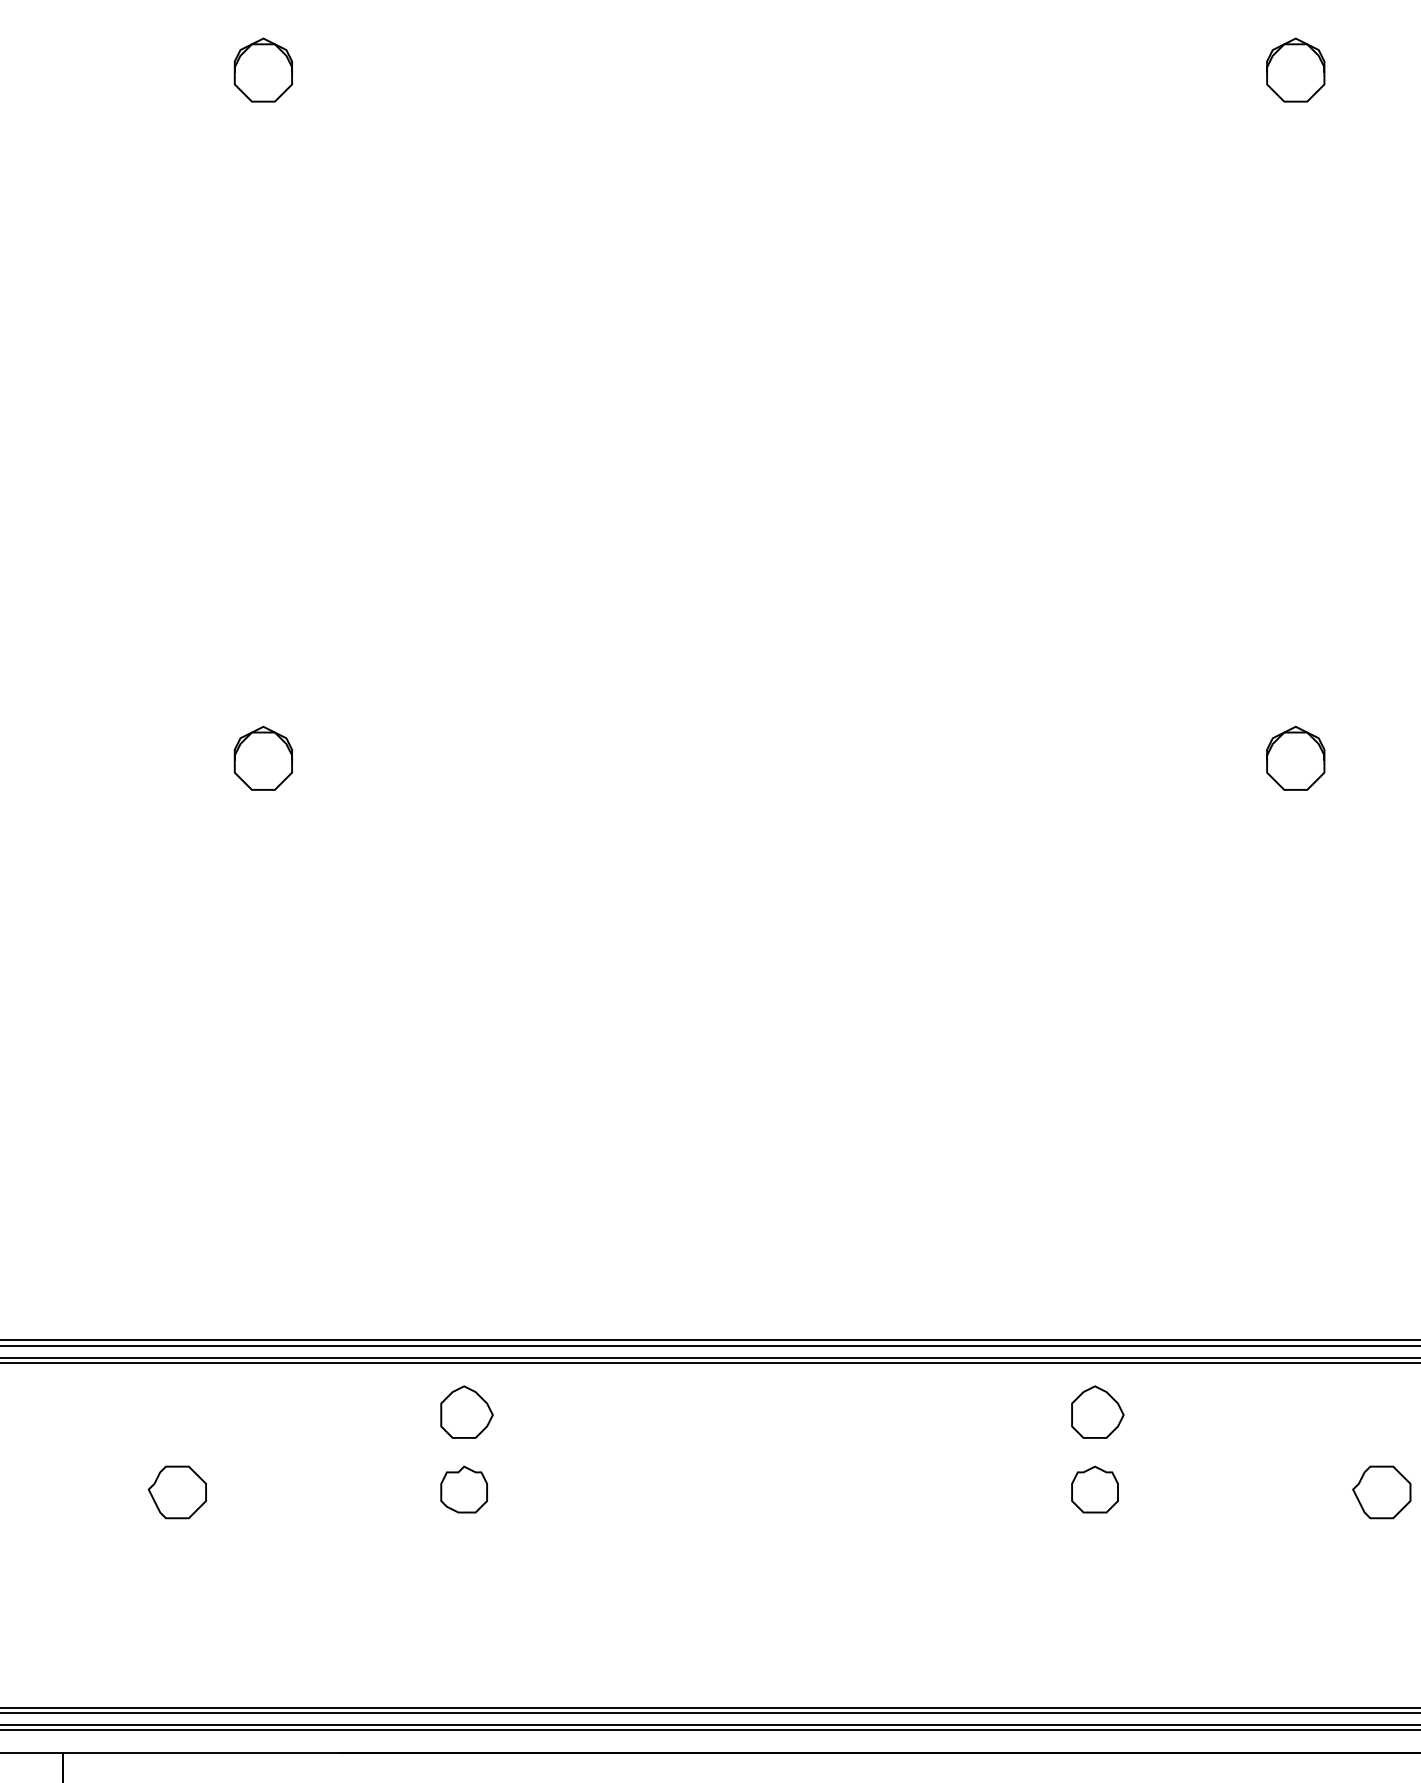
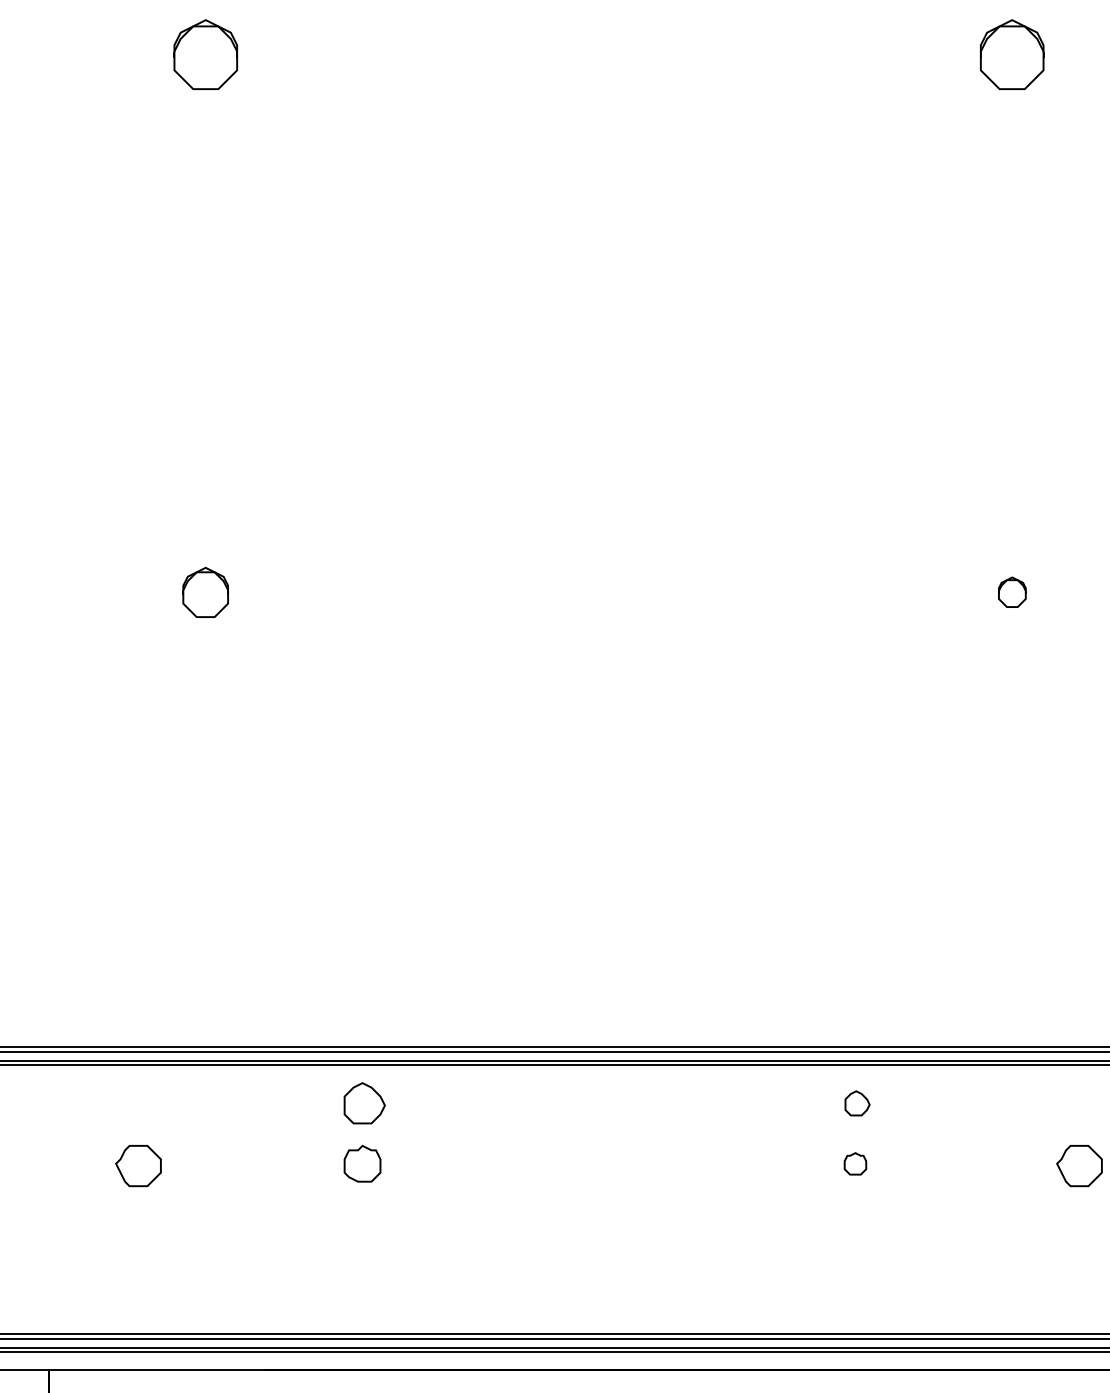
part: (263, 69) -> (205, 54), size x1.4
part: (1296, 69) -> (1012, 54), size x1.4
part: (1296, 757) -> (1012, 591), size x0.6
part: (1097, 1412) -> (857, 1103), size x0.6
part: (1095, 1489) -> (855, 1163), size x0.6

